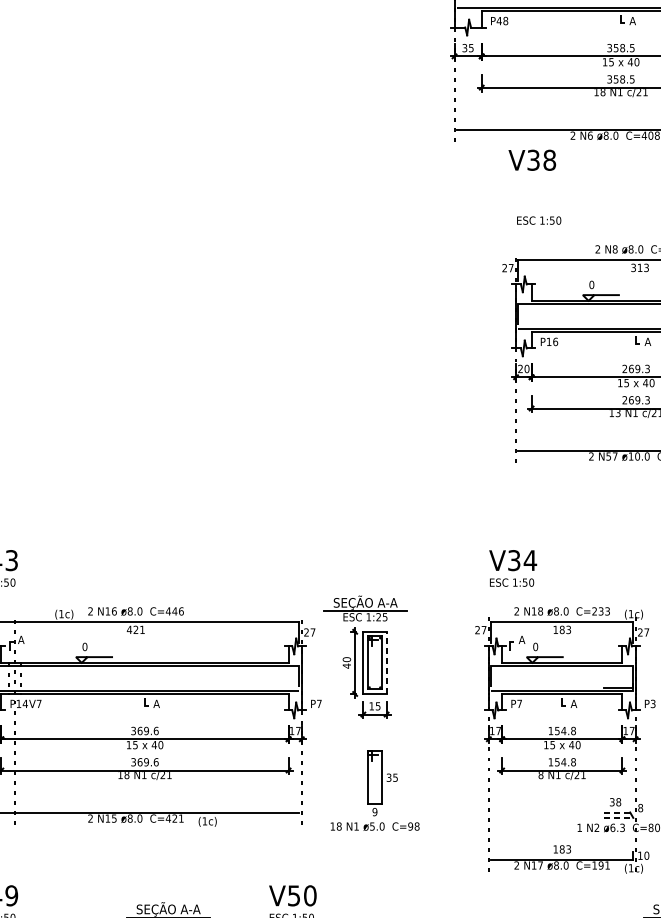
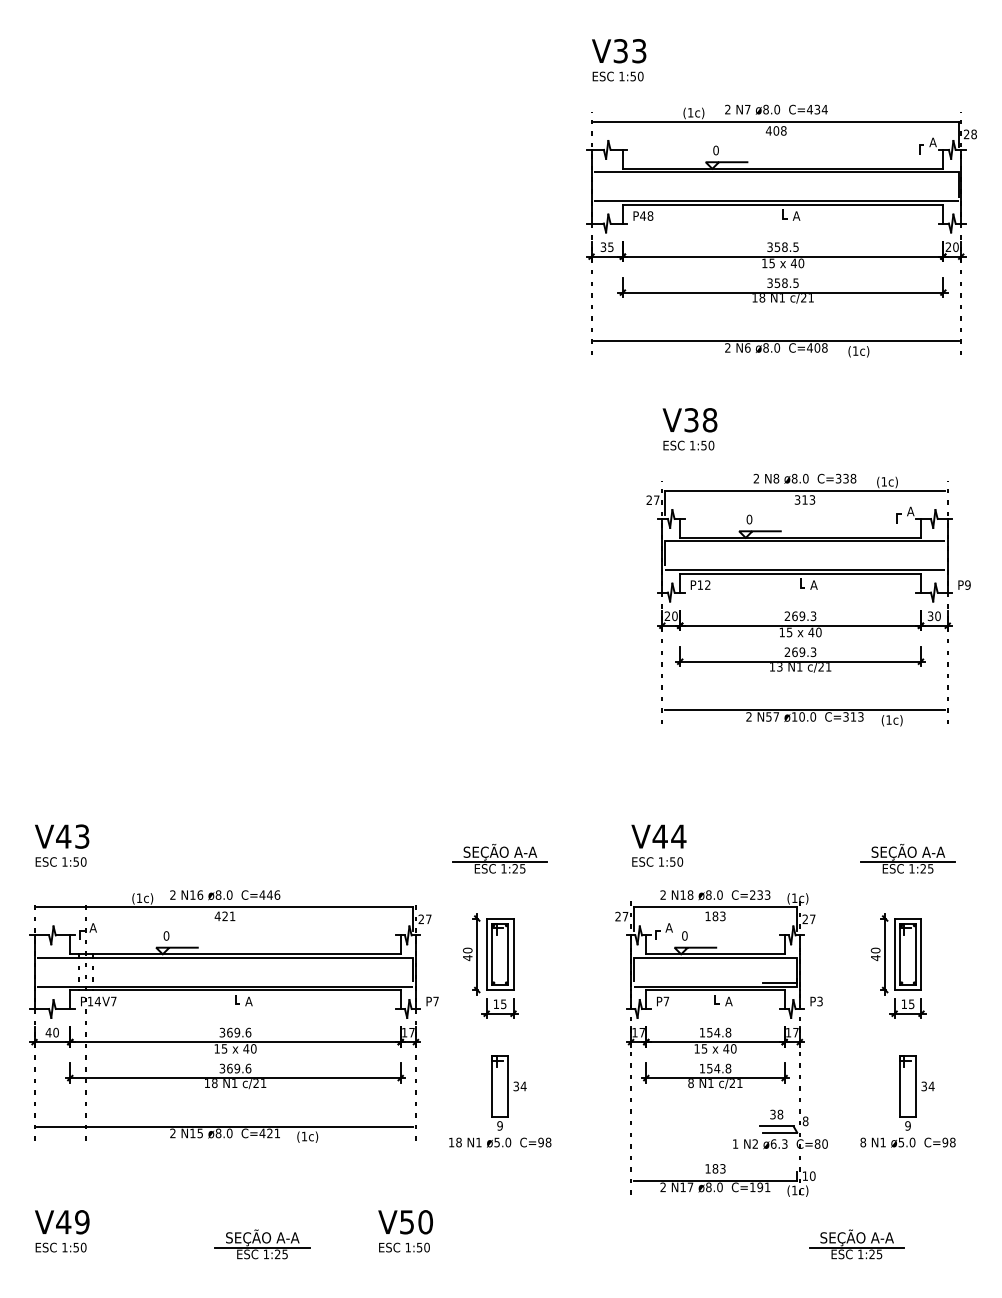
text: (531, 160) -> (689, 420), moved
text: (555, 341) -> (707, 584), P16 -> P12
text: (513, 560) -> (659, 836), V34 -> V44
part: (364, 608) -> (499, 858), moved
line: (386, 663) -> (513, 954), dashed -> solid
text: (395, 777) -> (523, 1086), 35 -> 34
line: (615, 812) -> (776, 1126), dashed -> solid
line: (618, 817) -> (780, 1132), dashed -> solid

